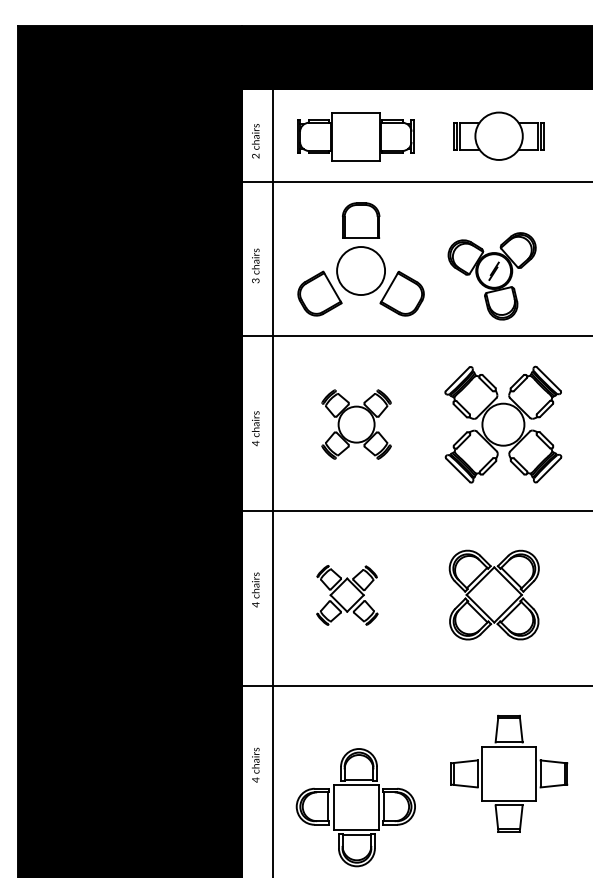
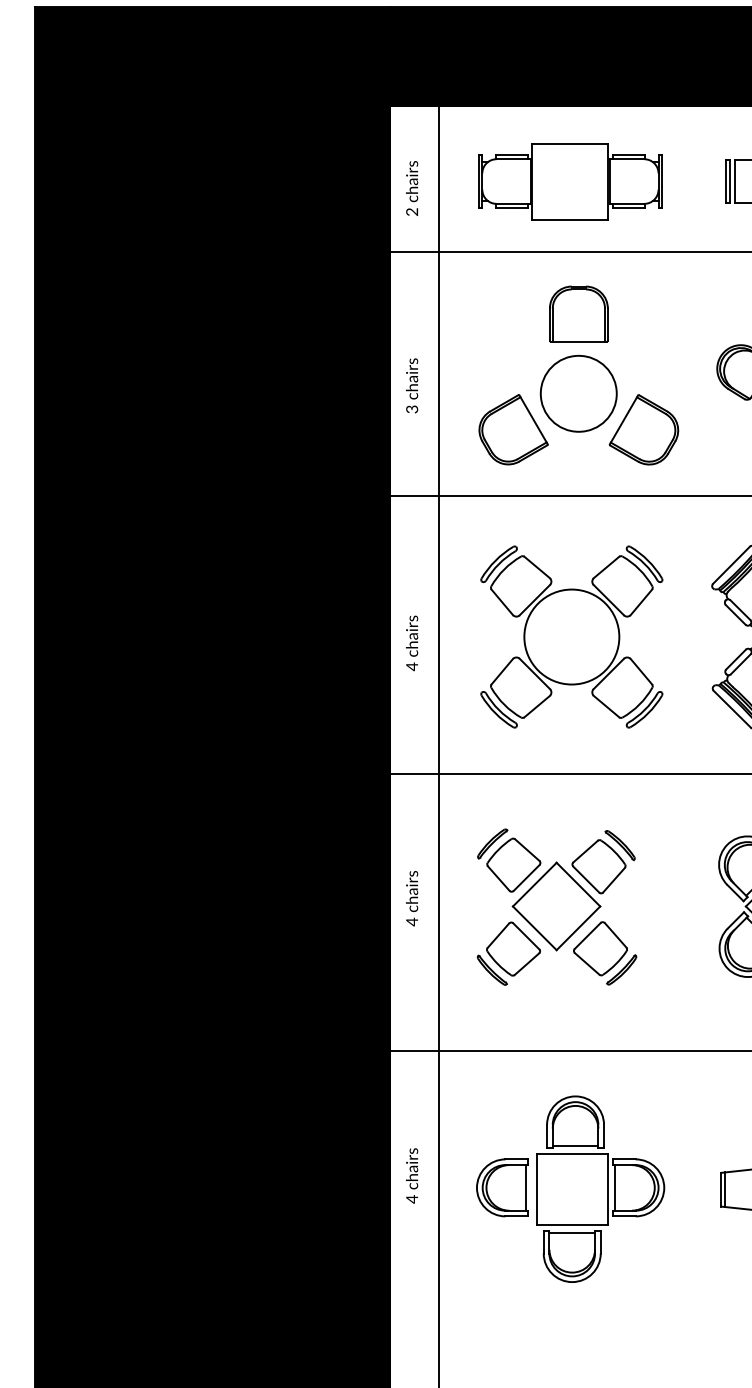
part: (356, 424) -> (571, 636), size x1.67
part: (347, 595) -> (557, 907), size x1.67
part: (355, 807) -> (569, 1189), moved

